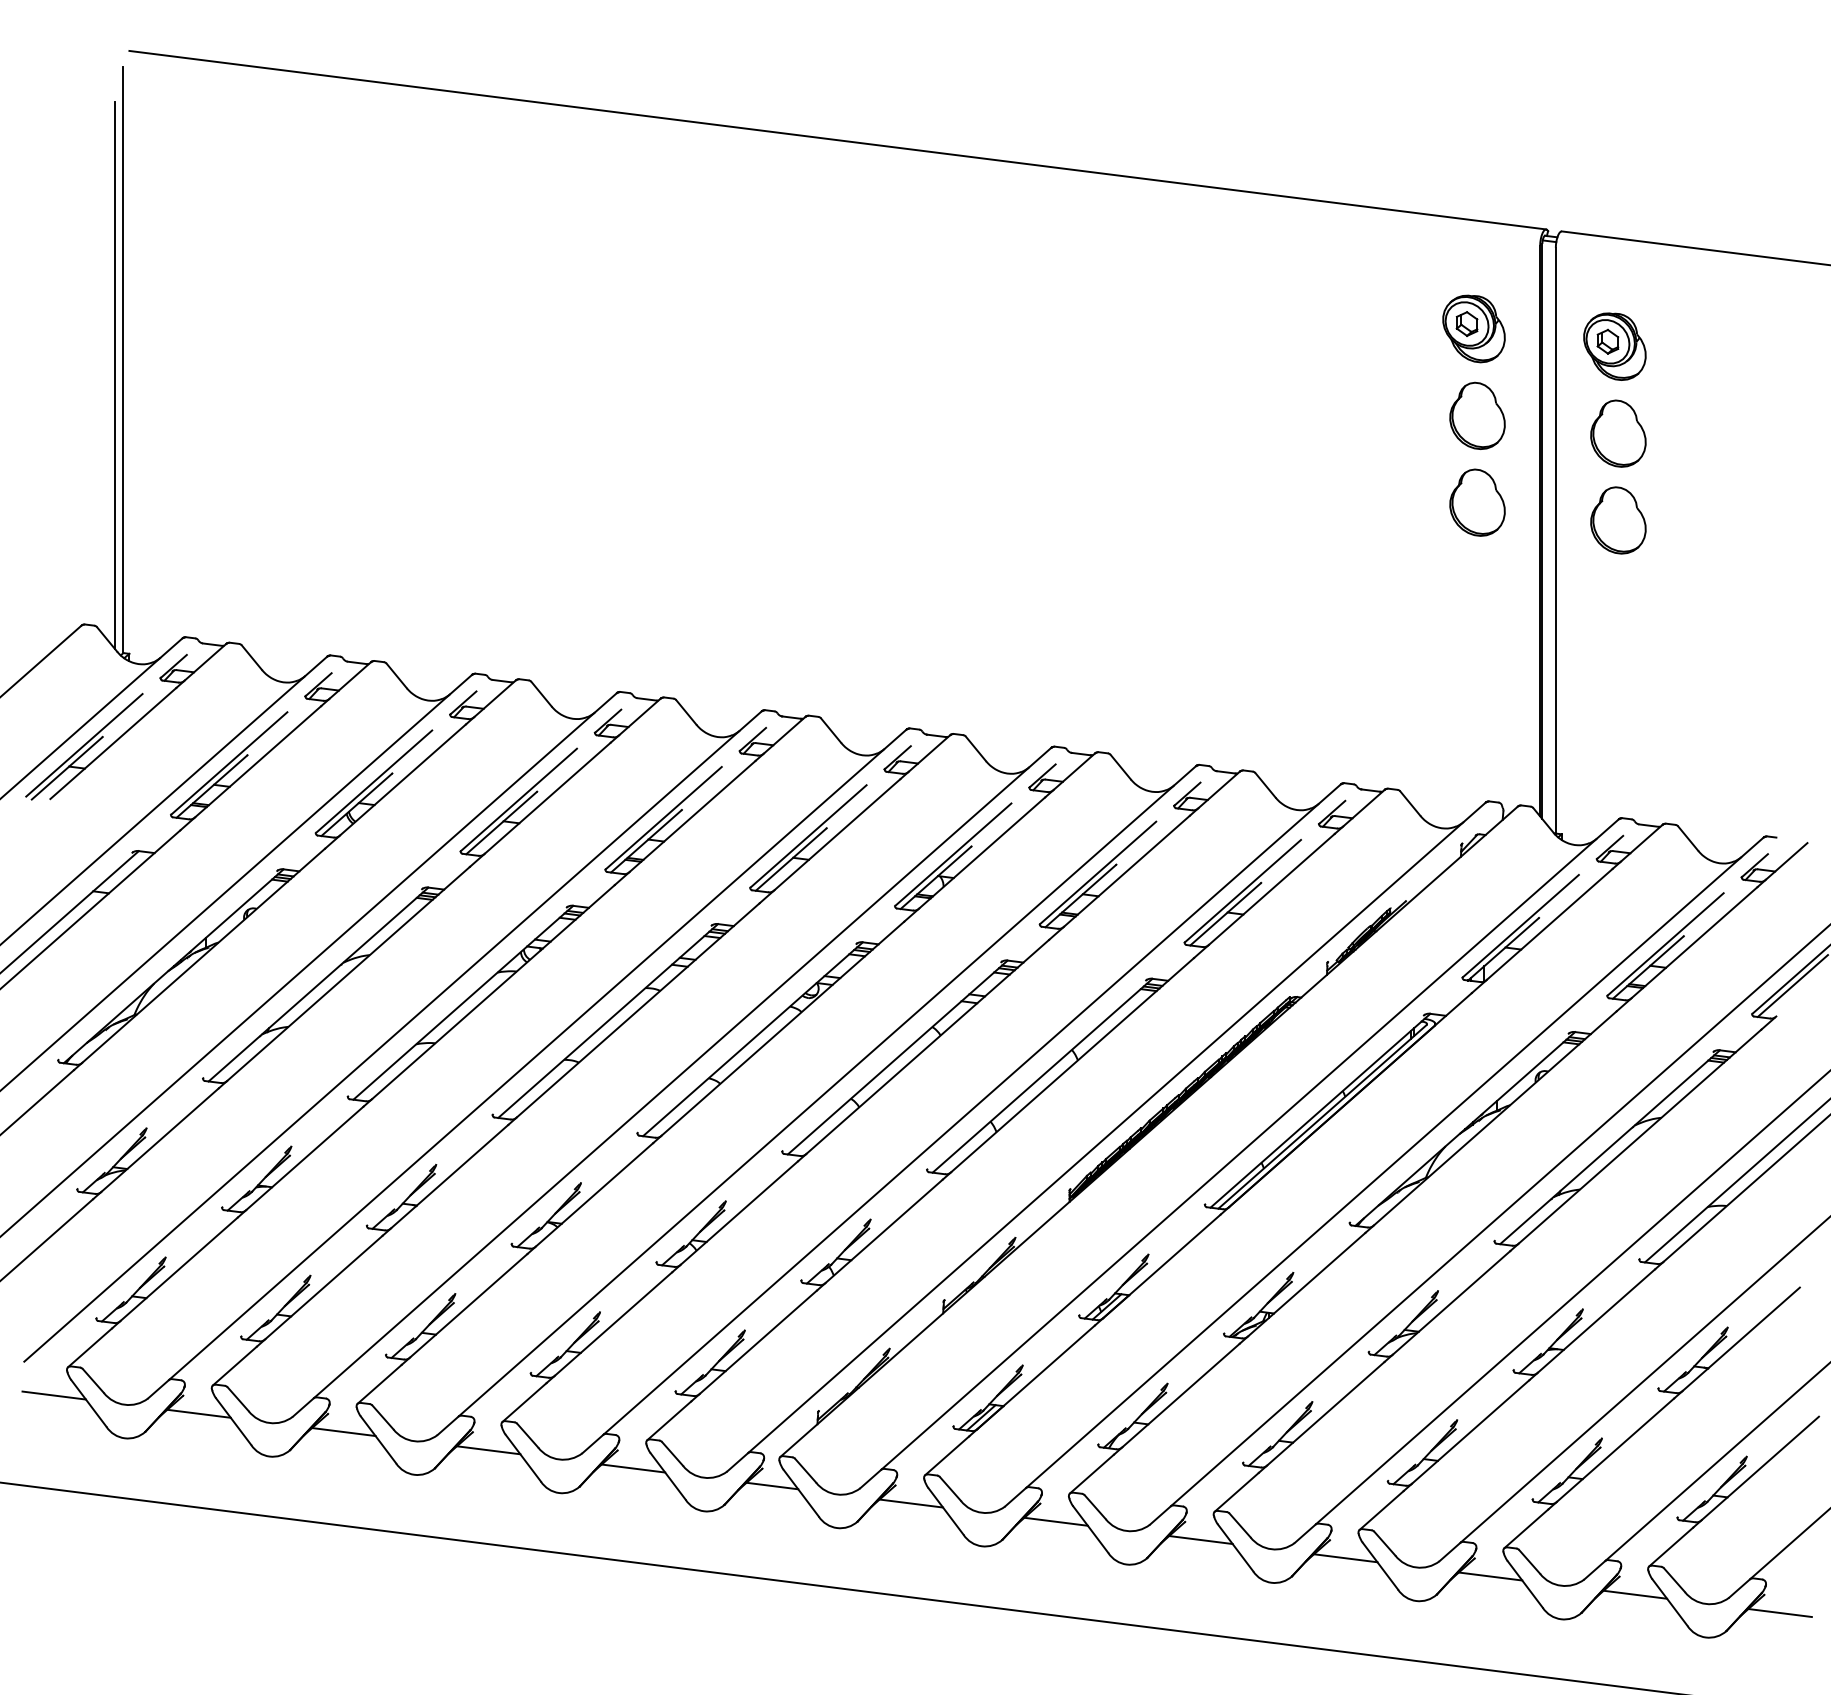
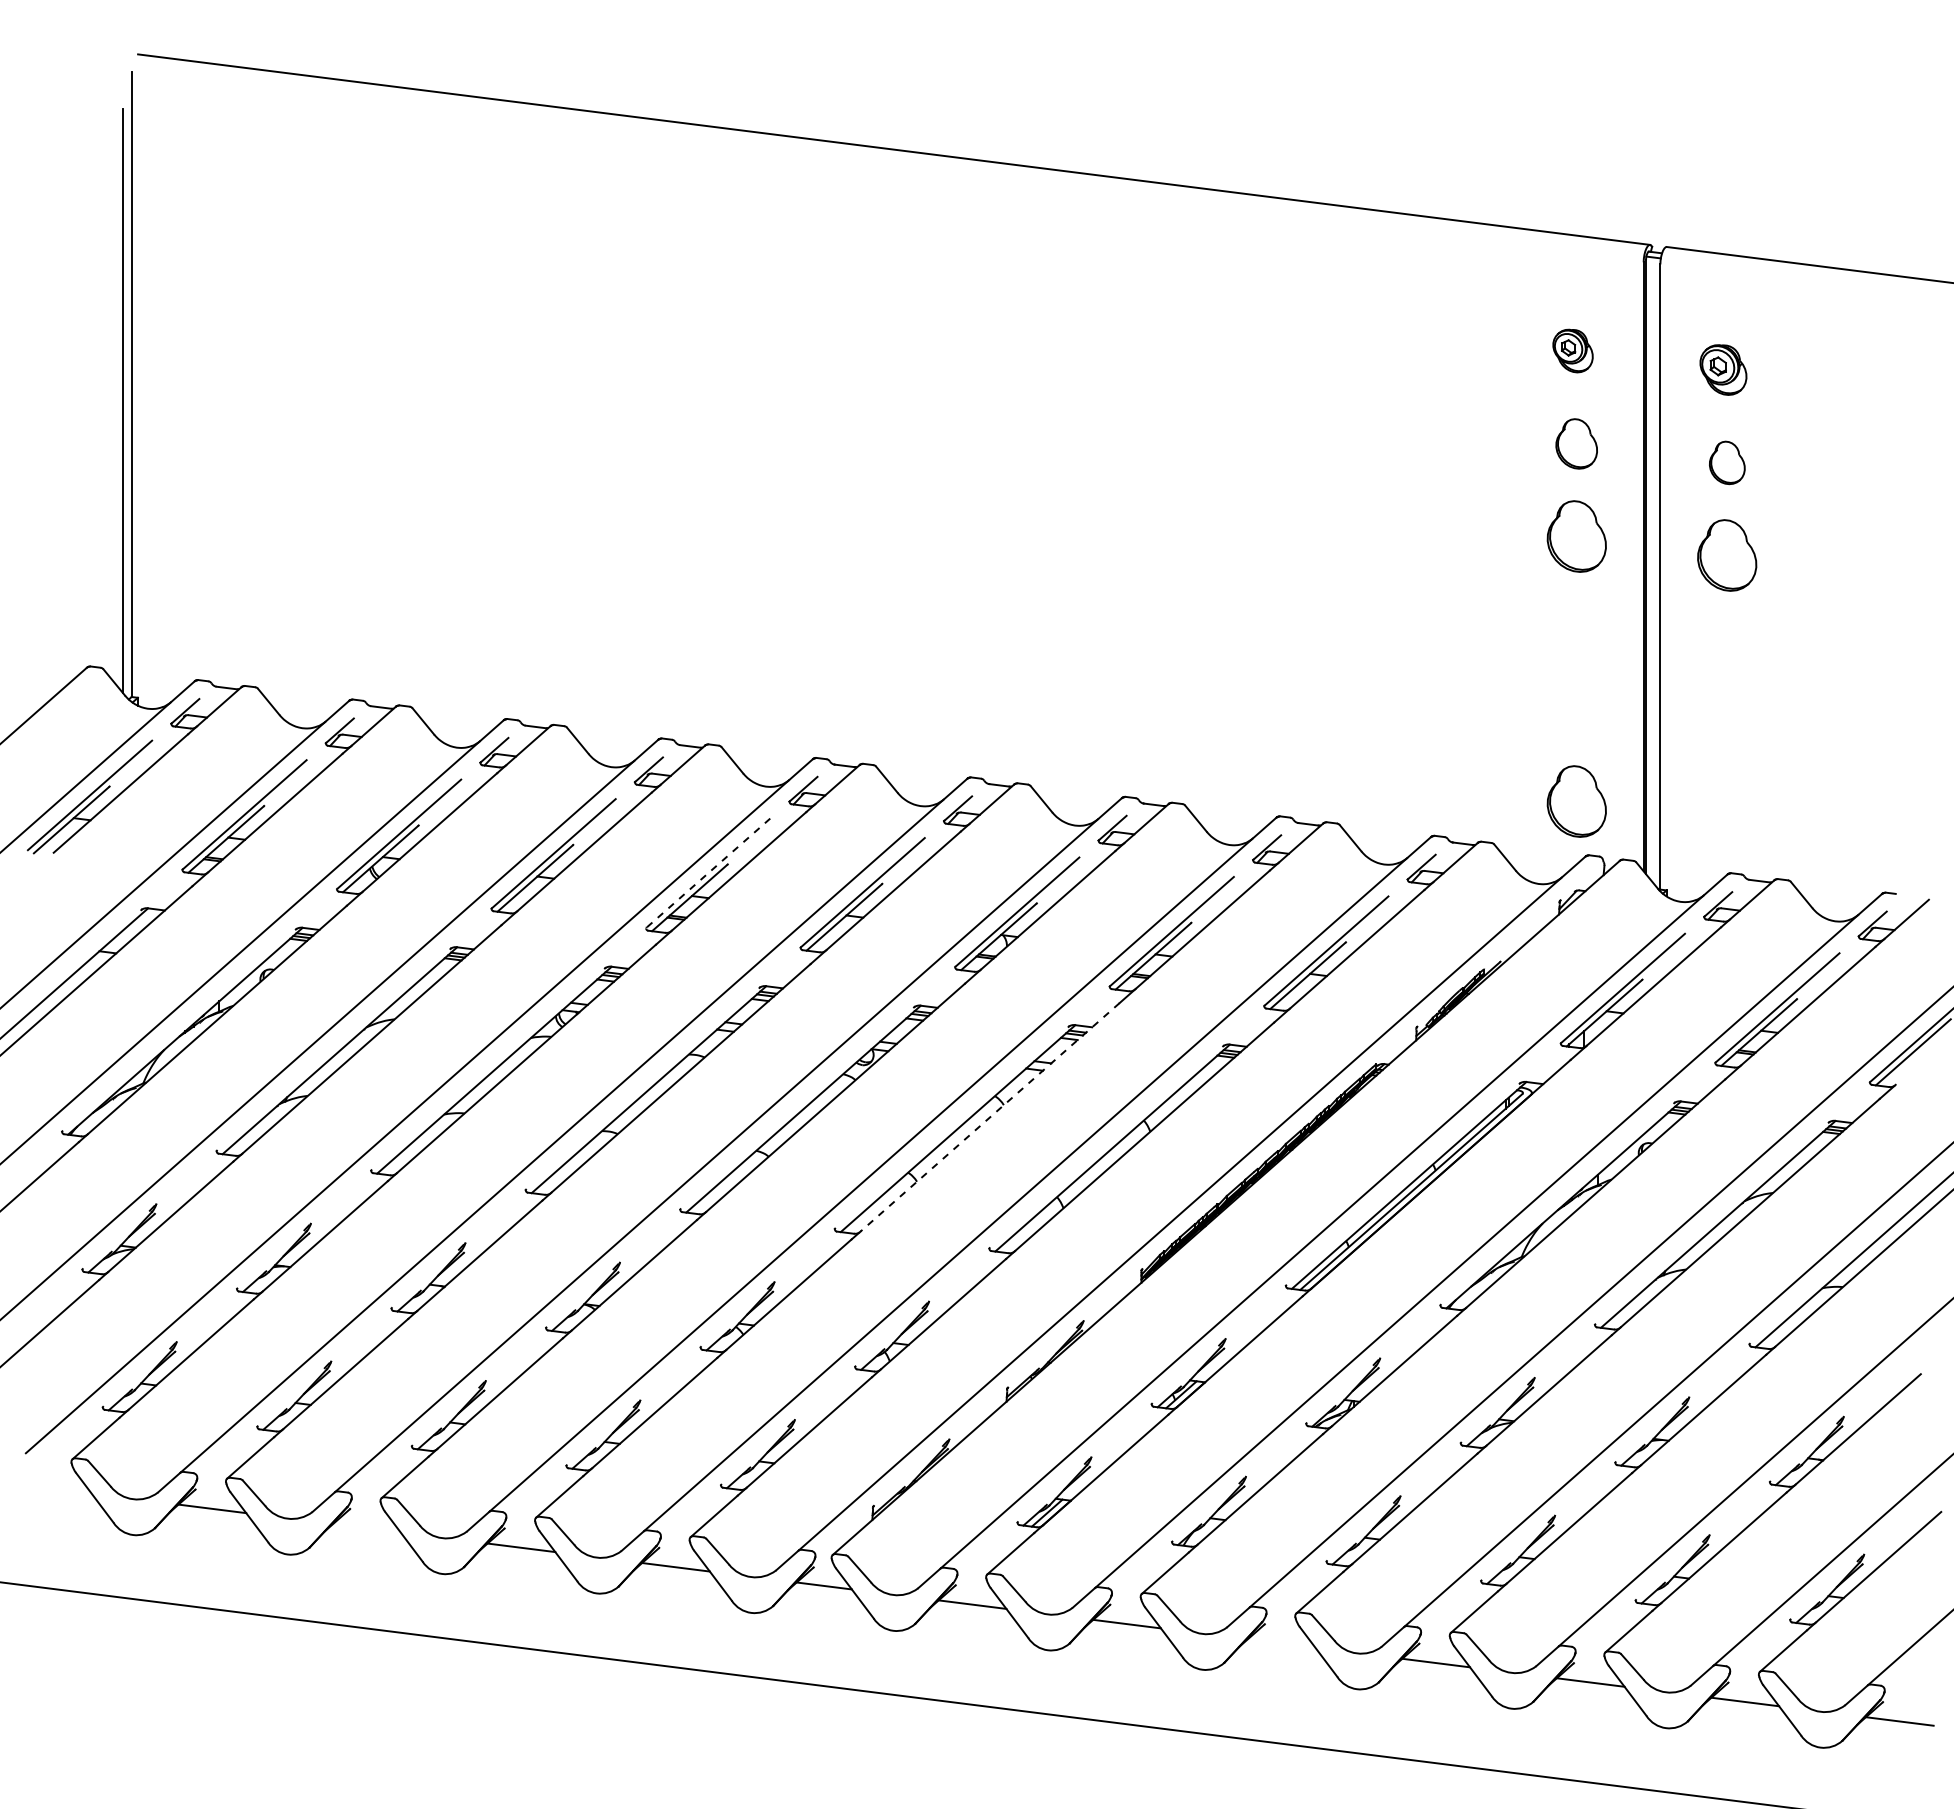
part: (1473, 328) -> (1572, 350), size x0.6
part: (1614, 346) -> (1723, 369), size x0.7
part: (1477, 415) -> (1576, 443), size x0.7
part: (1618, 433) -> (1727, 462), size x0.6
part: (1477, 750) -> (1576, 801), added
line: (663, 818) -> (708, 873), solid -> dashed
line: (928, 1047) -> (990, 1117), solid -> dashed
line: (53, 1395) -> (57, 1489), removed
line: (343, 1432) -> (366, 1528), removed
line: (1200, 1539) -> (1281, 1643), removed

